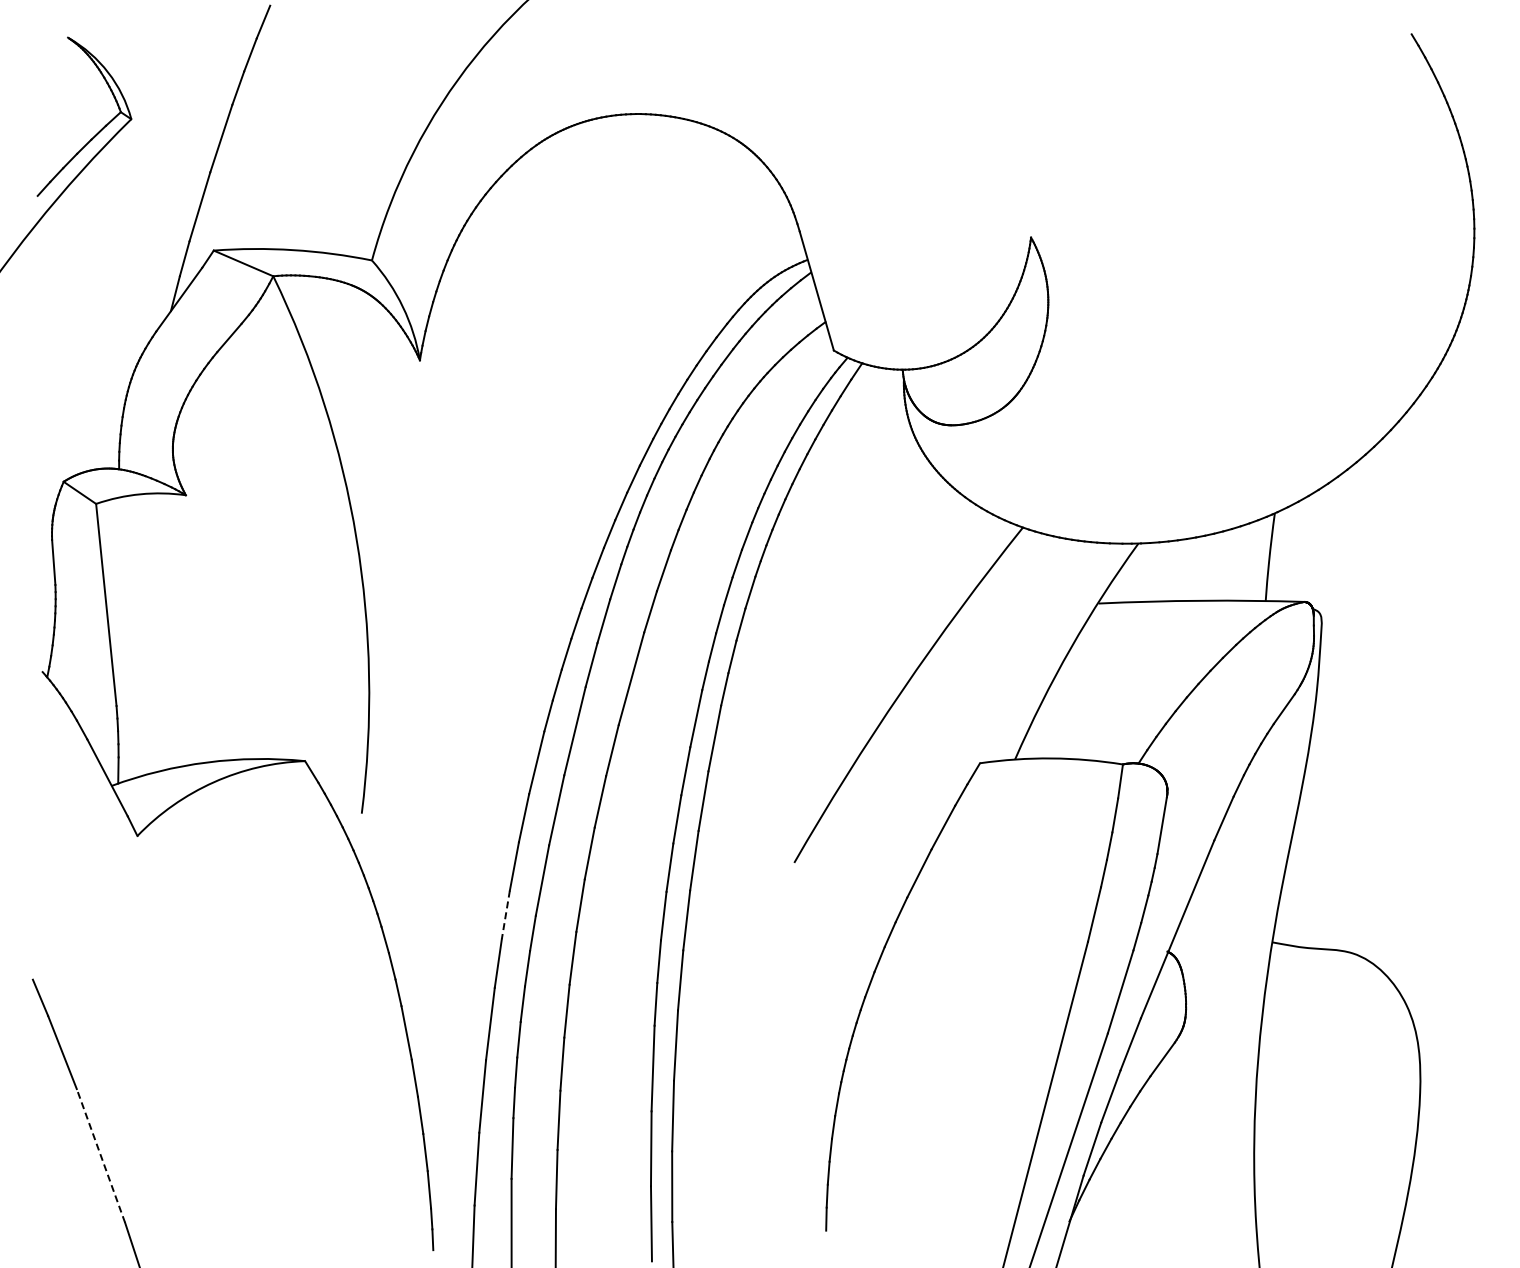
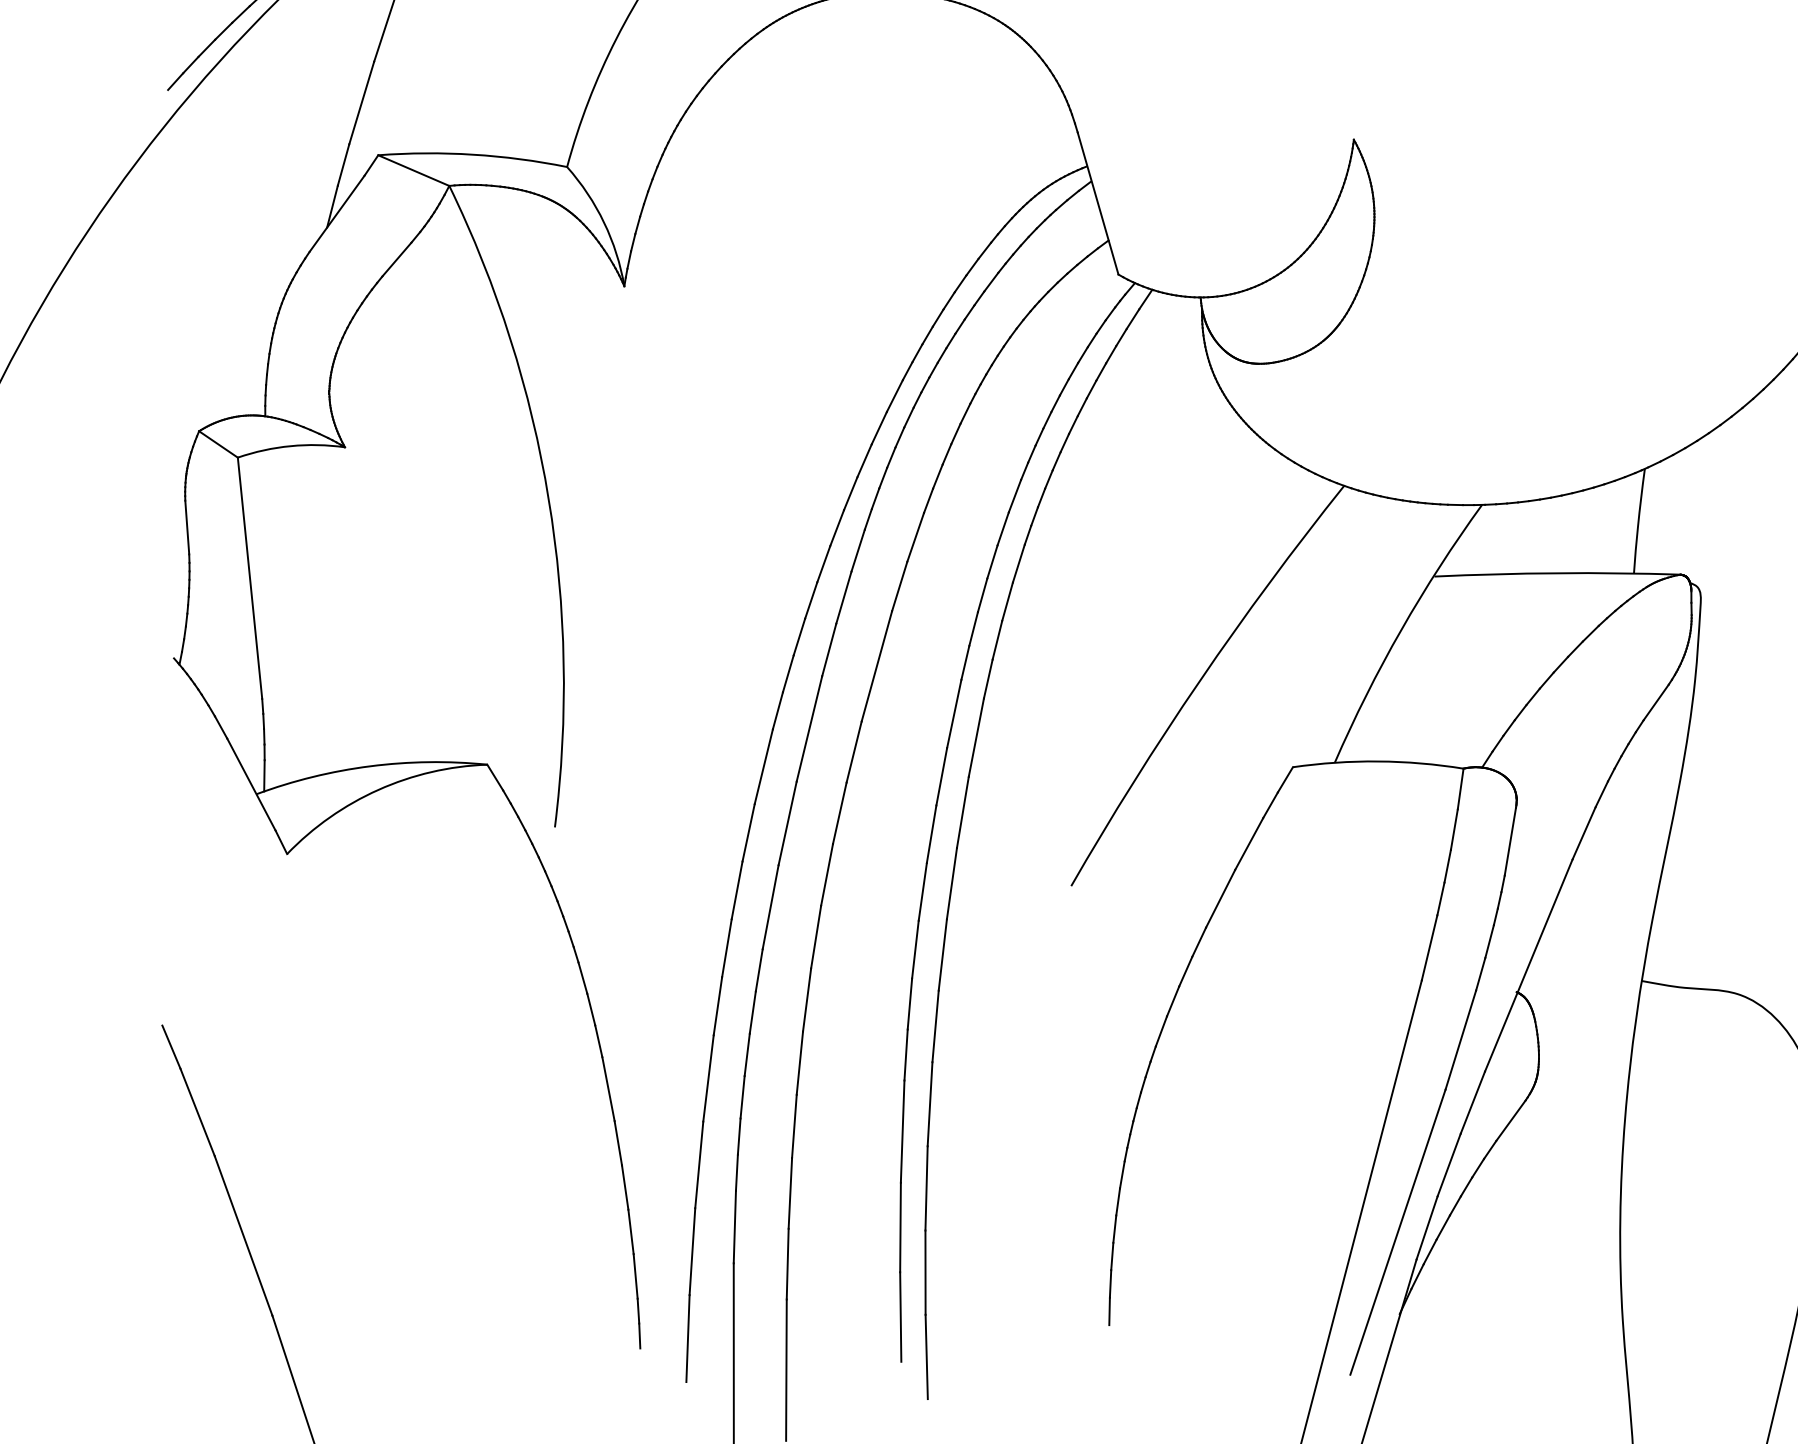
line: (505, 914) -> (726, 947), dashed -> solid
line: (100, 1155) -> (243, 1235), dashed -> solid

